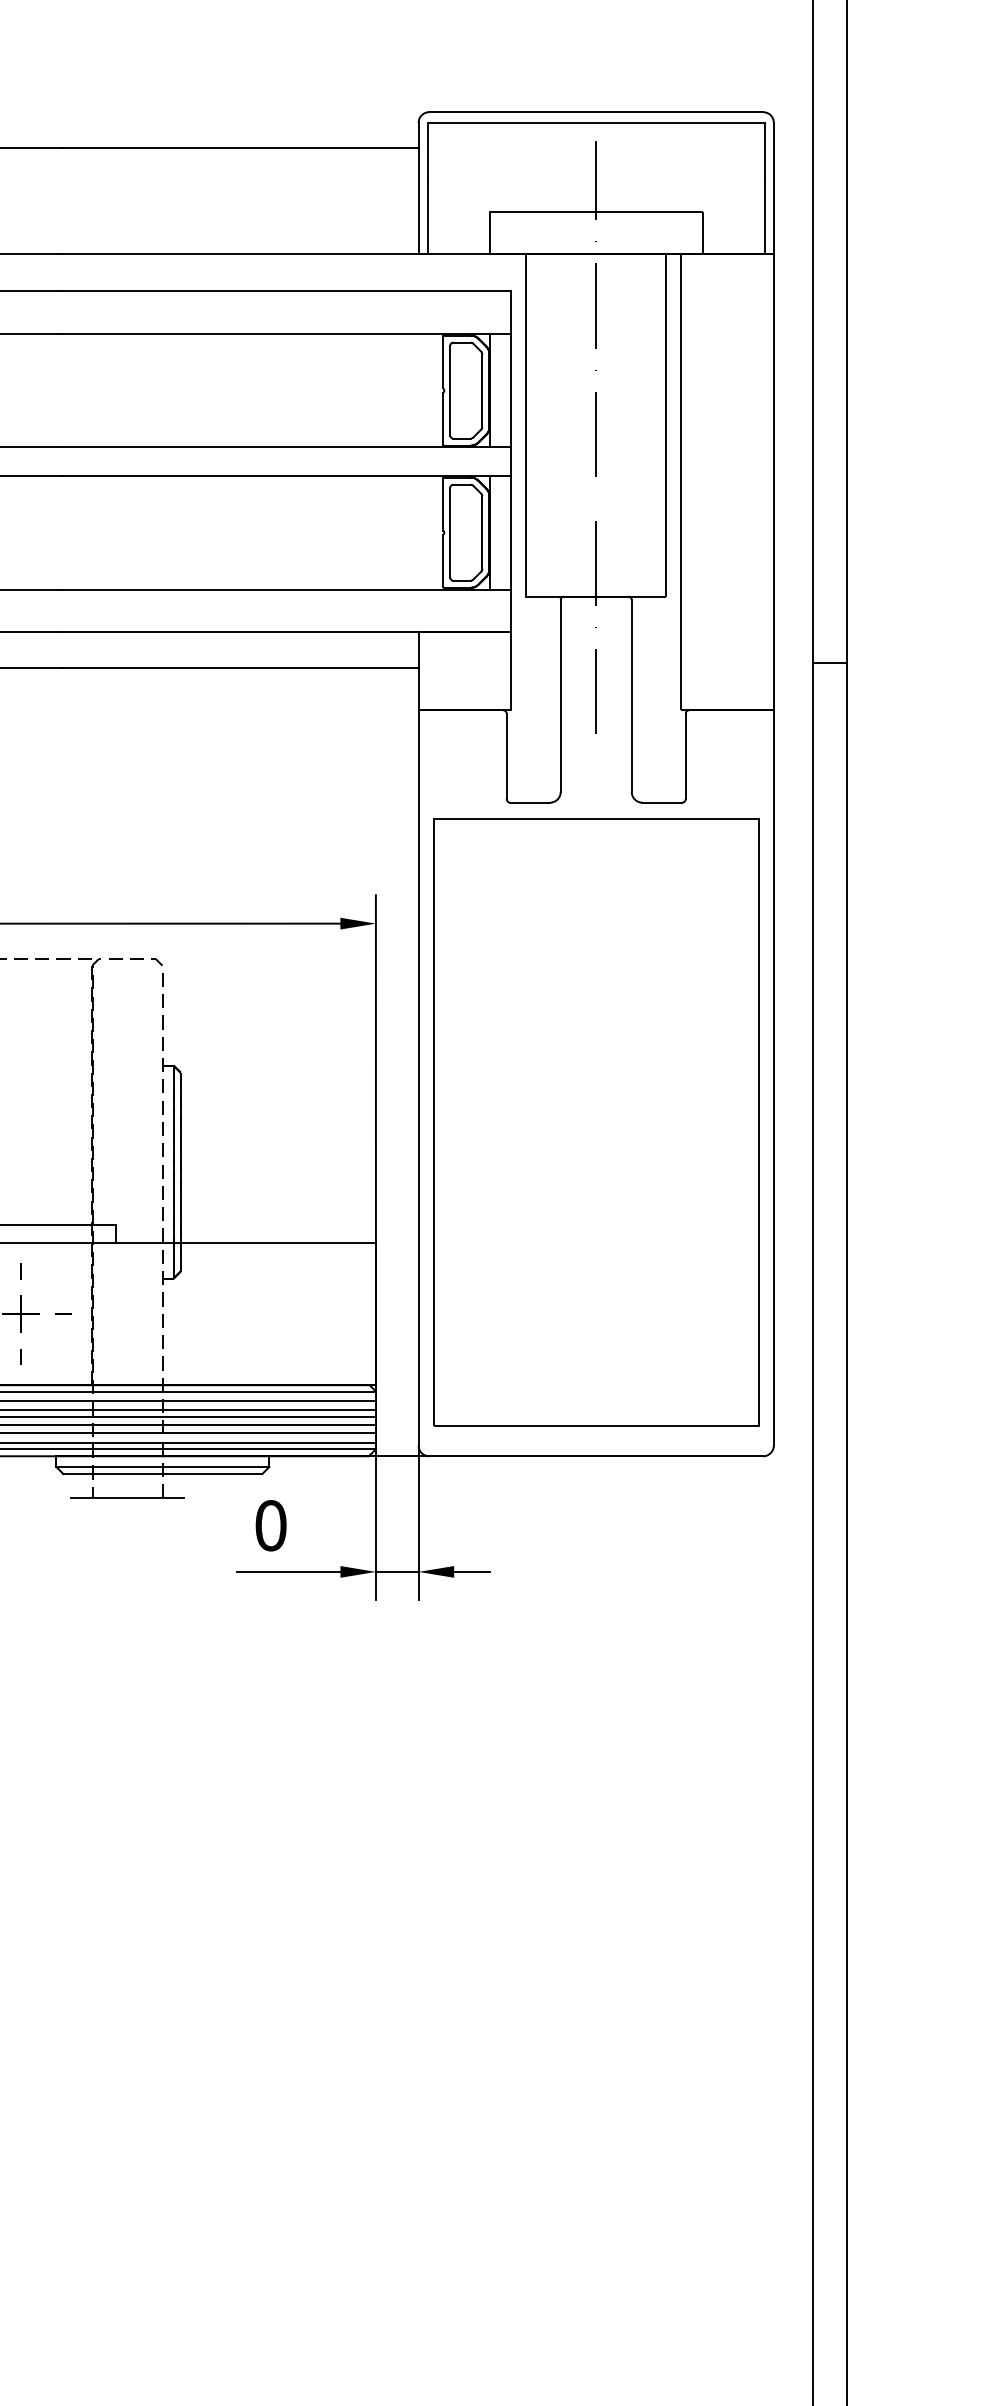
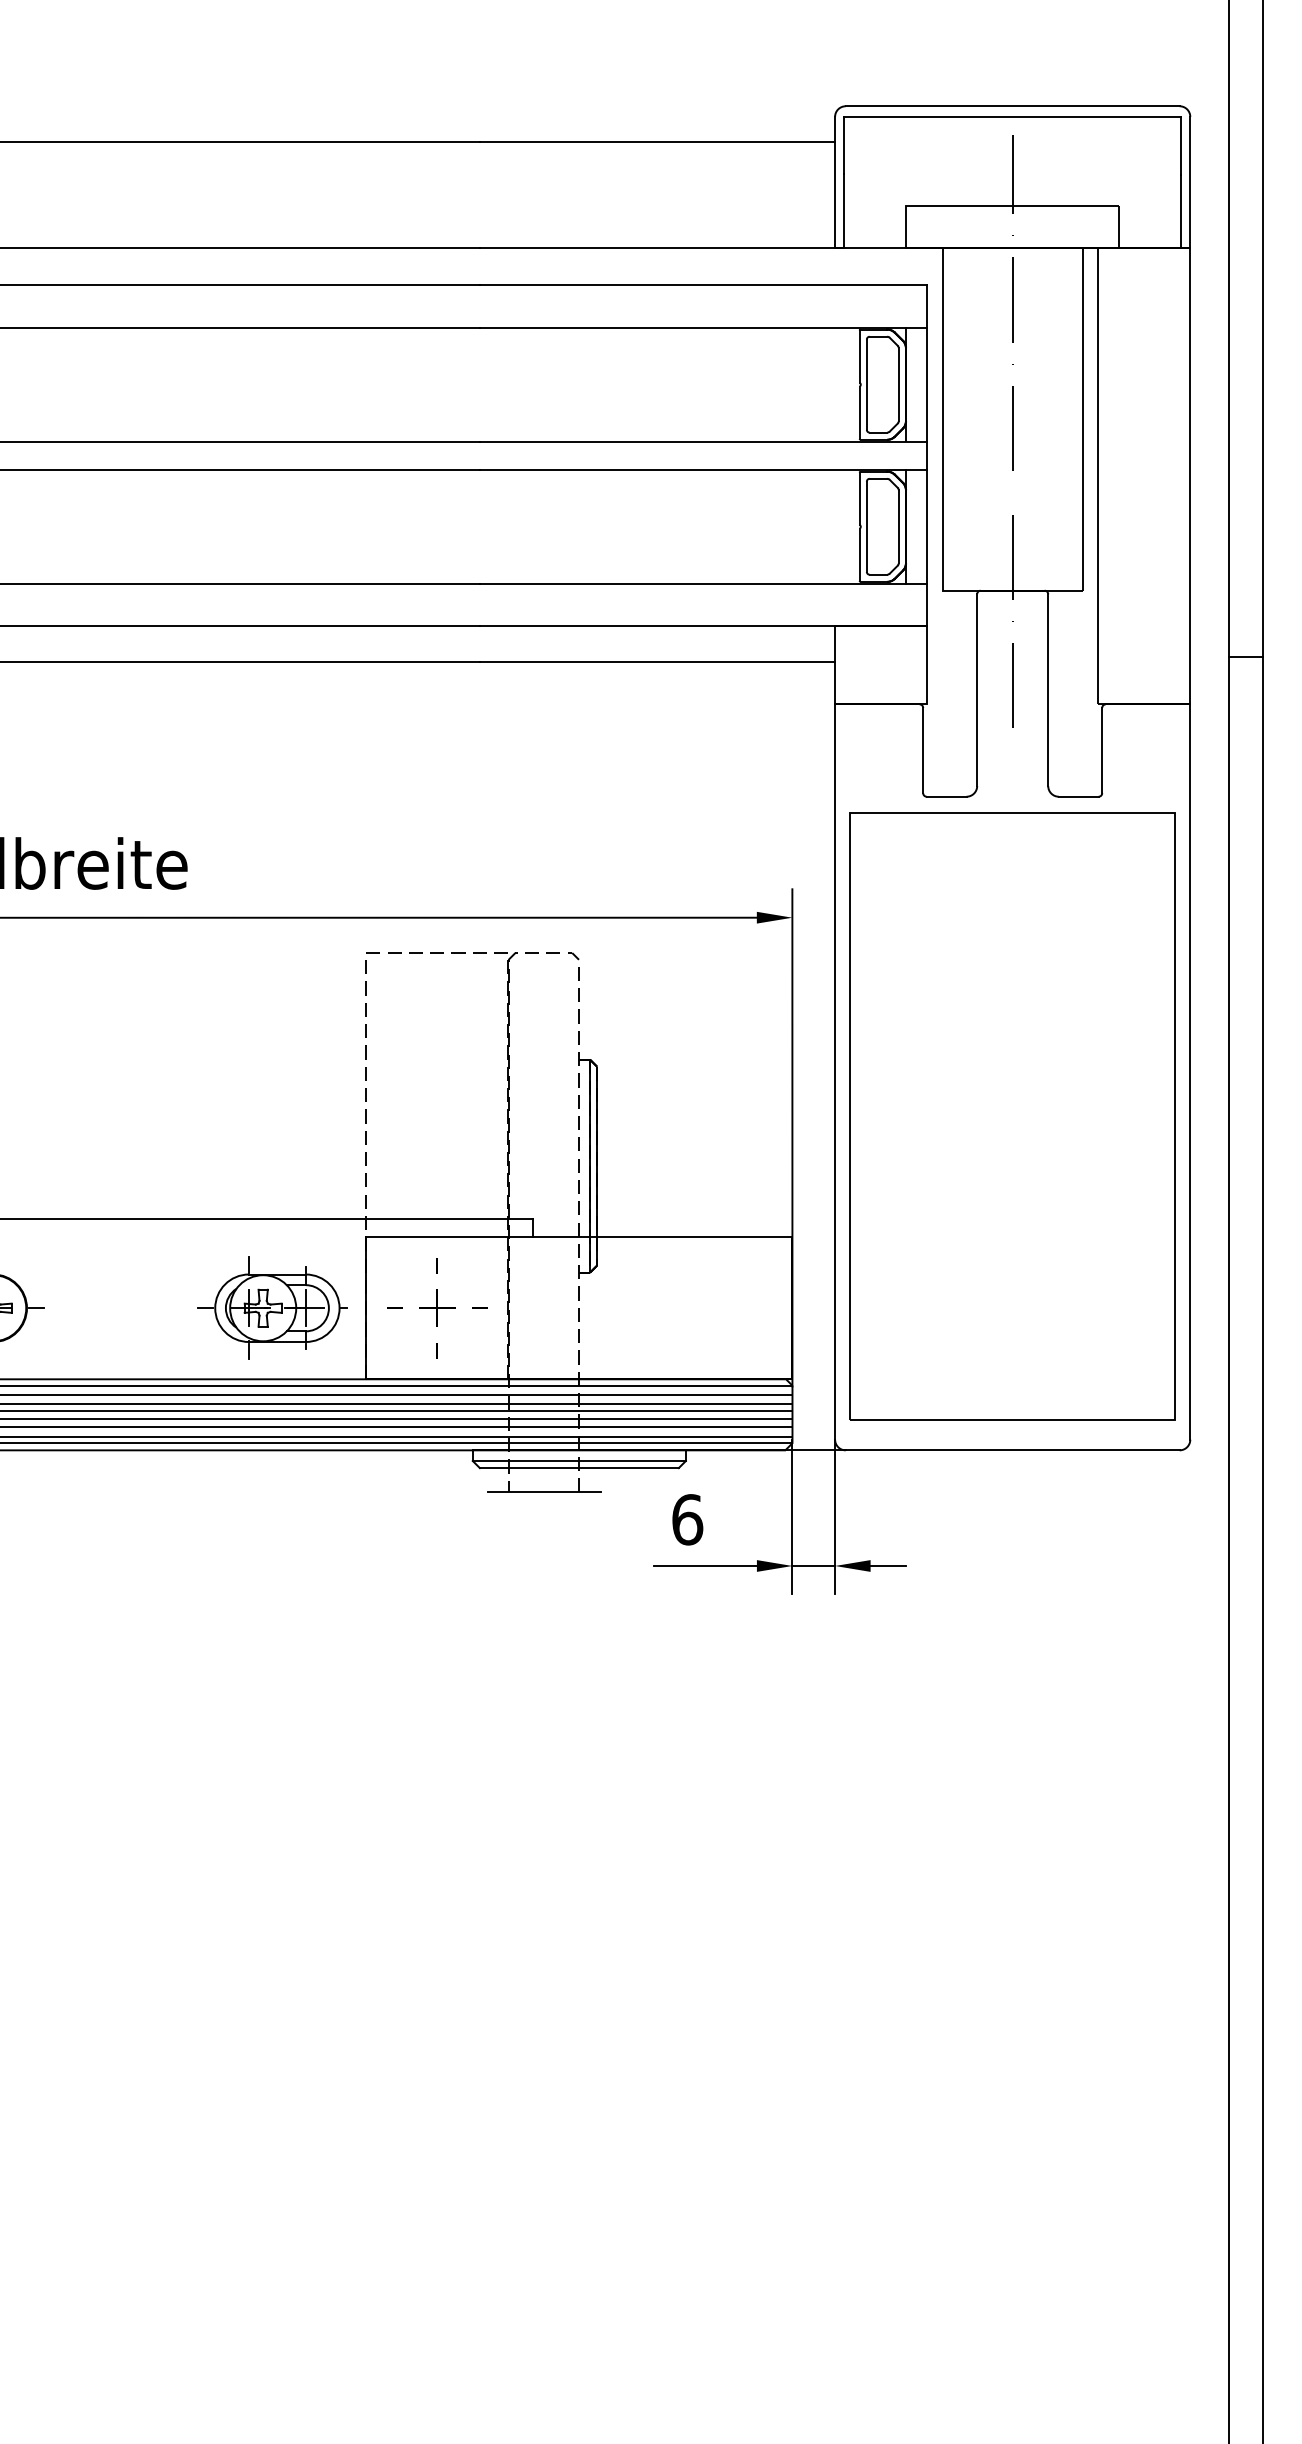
text: (271, 1525) -> (687, 1519), 0 -> 6

